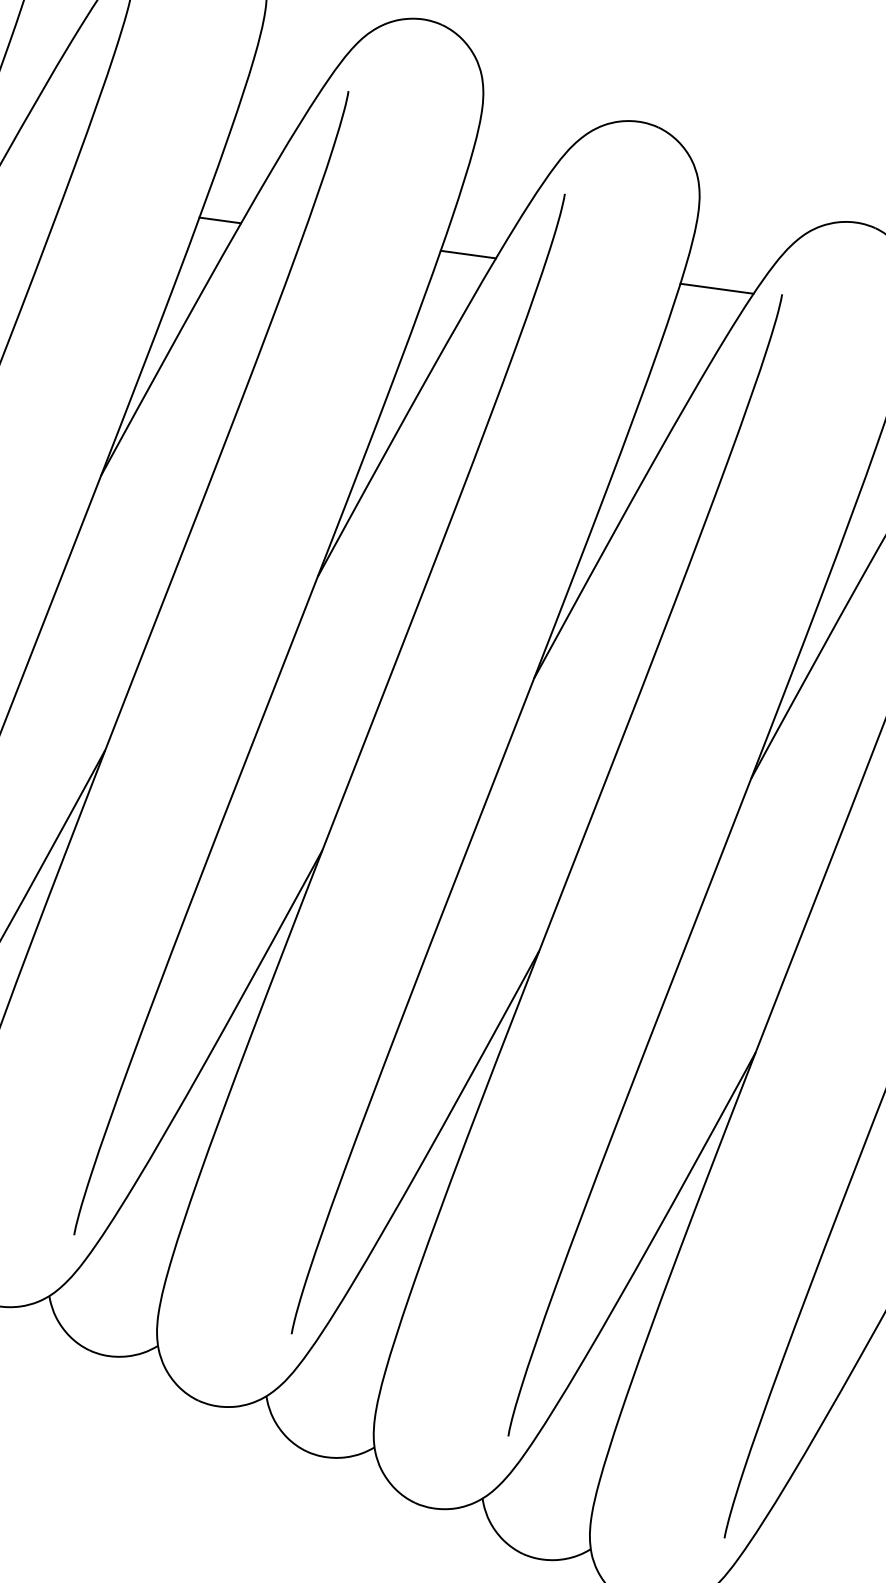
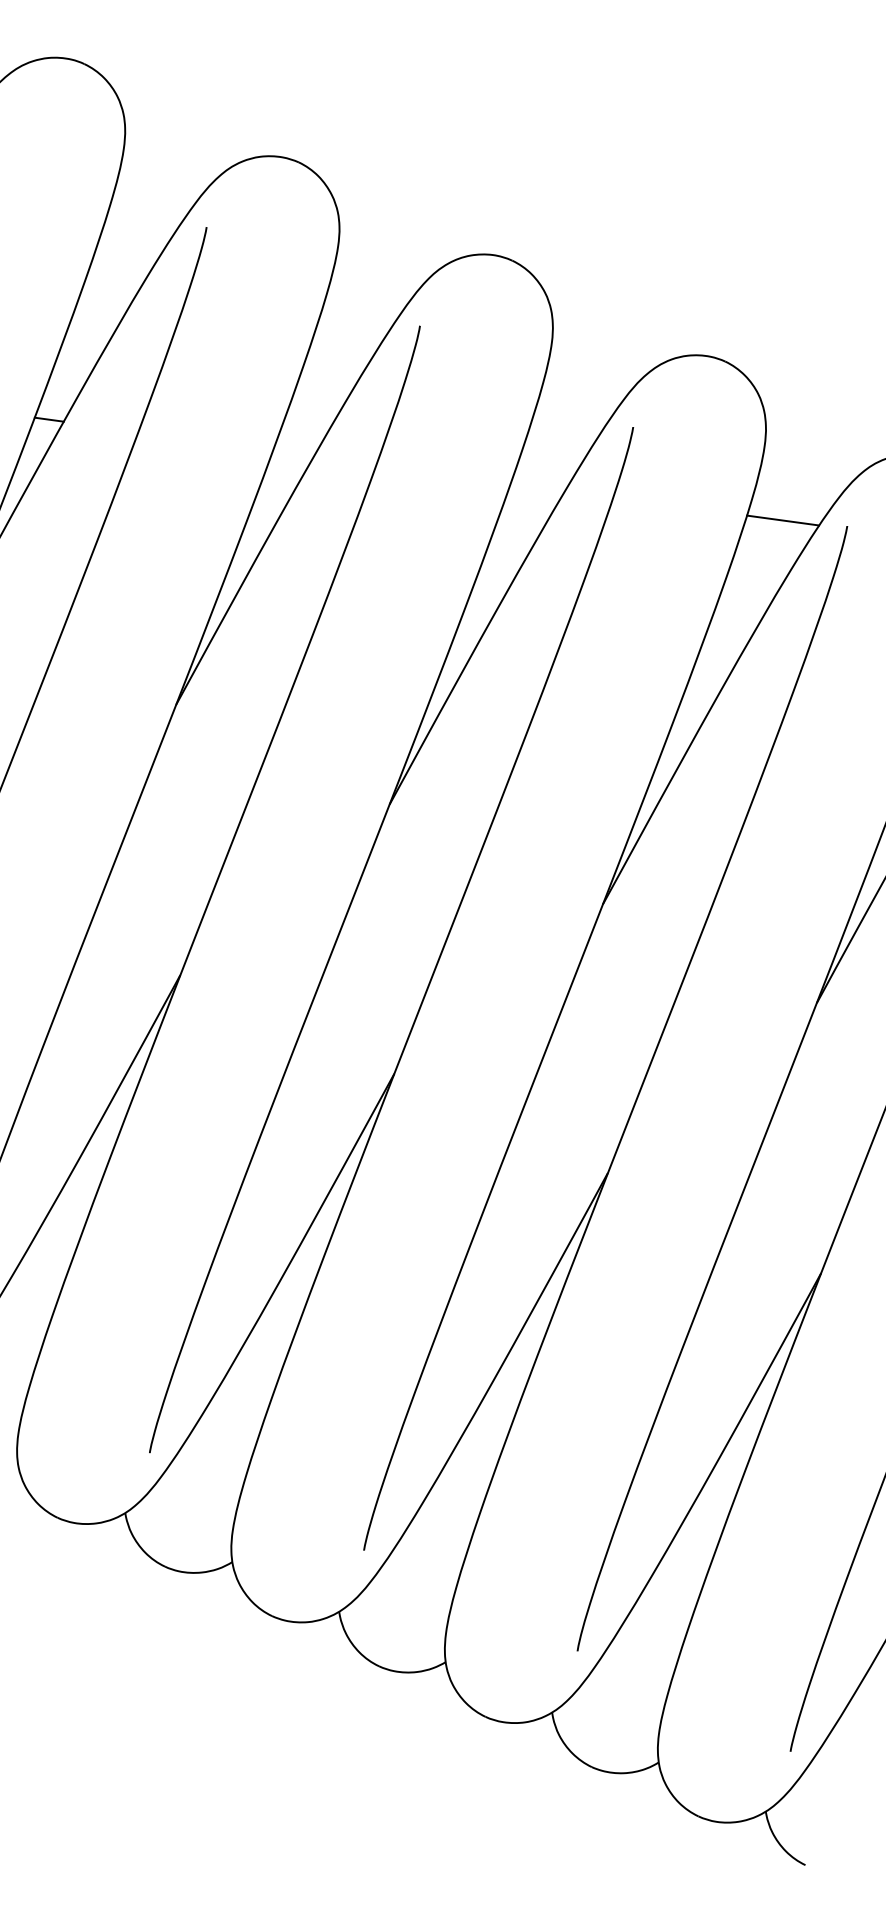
line: (220, 220) -> (293, 453), removed
line: (467, 254) -> (537, 486), removed

